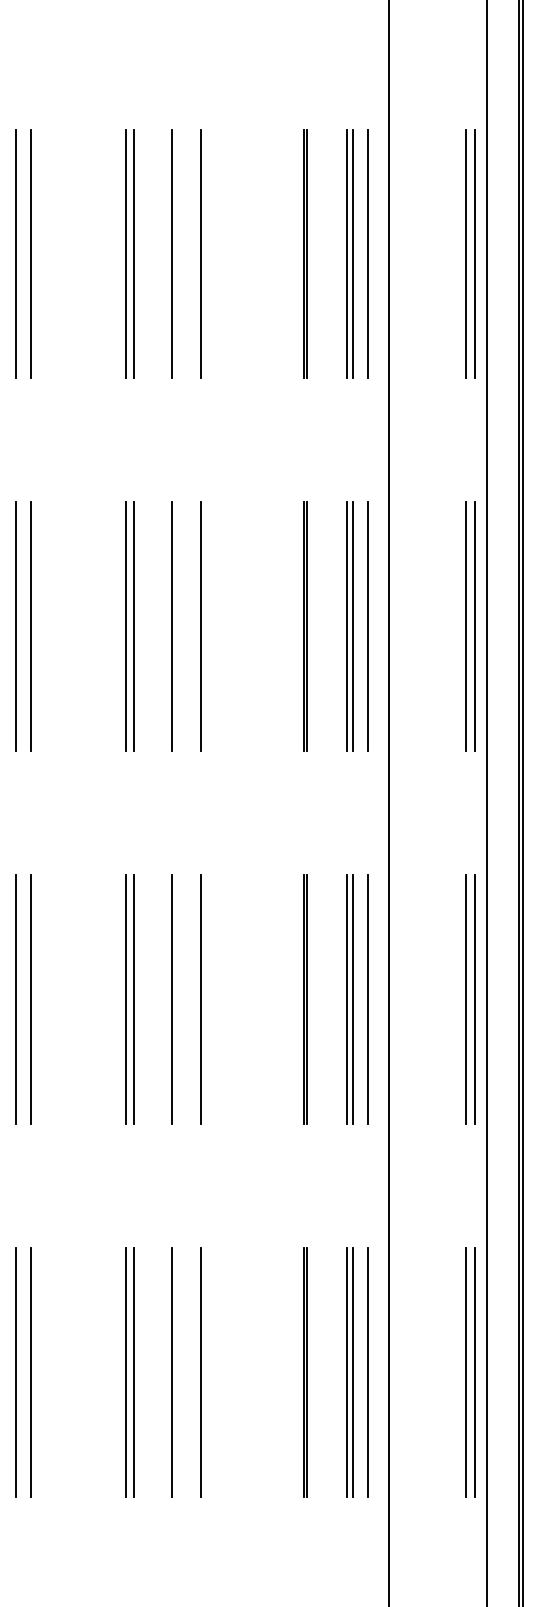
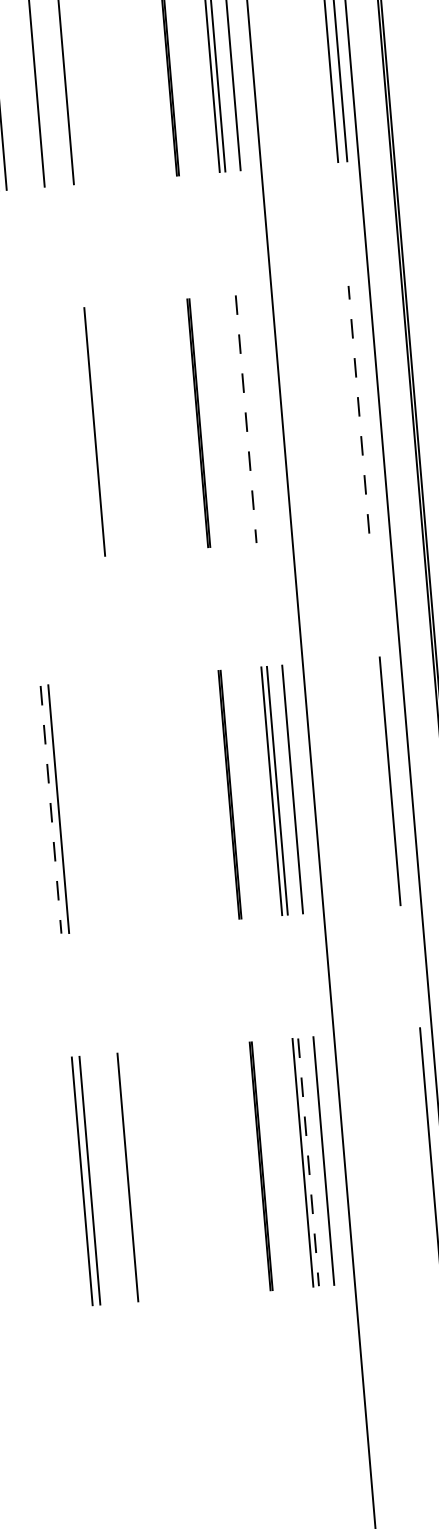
line: (125, 626) -> (19, 438), removed
line: (133, 626) -> (27, 437), removed
line: (171, 626) -> (65, 434), removed
line: (347, 626) -> (240, 419), removed
line: (367, 626) -> (260, 417), removed
line: (466, 626) -> (359, 409), solid -> dashed
line: (475, 626) -> (368, 408), removed
line: (353, 627) -> (246, 420), solid -> dashed
line: (171, 999) -> (96, 805), removed
line: (201, 999) -> (126, 803), removed
line: (475, 999) -> (399, 780), removed
line: (125, 1000) -> (50, 810), solid -> dashed
line: (201, 1372) -> (157, 1175), removed
line: (353, 1372) -> (309, 1162), solid -> dashed
line: (466, 1372) -> (421, 1152), removed

